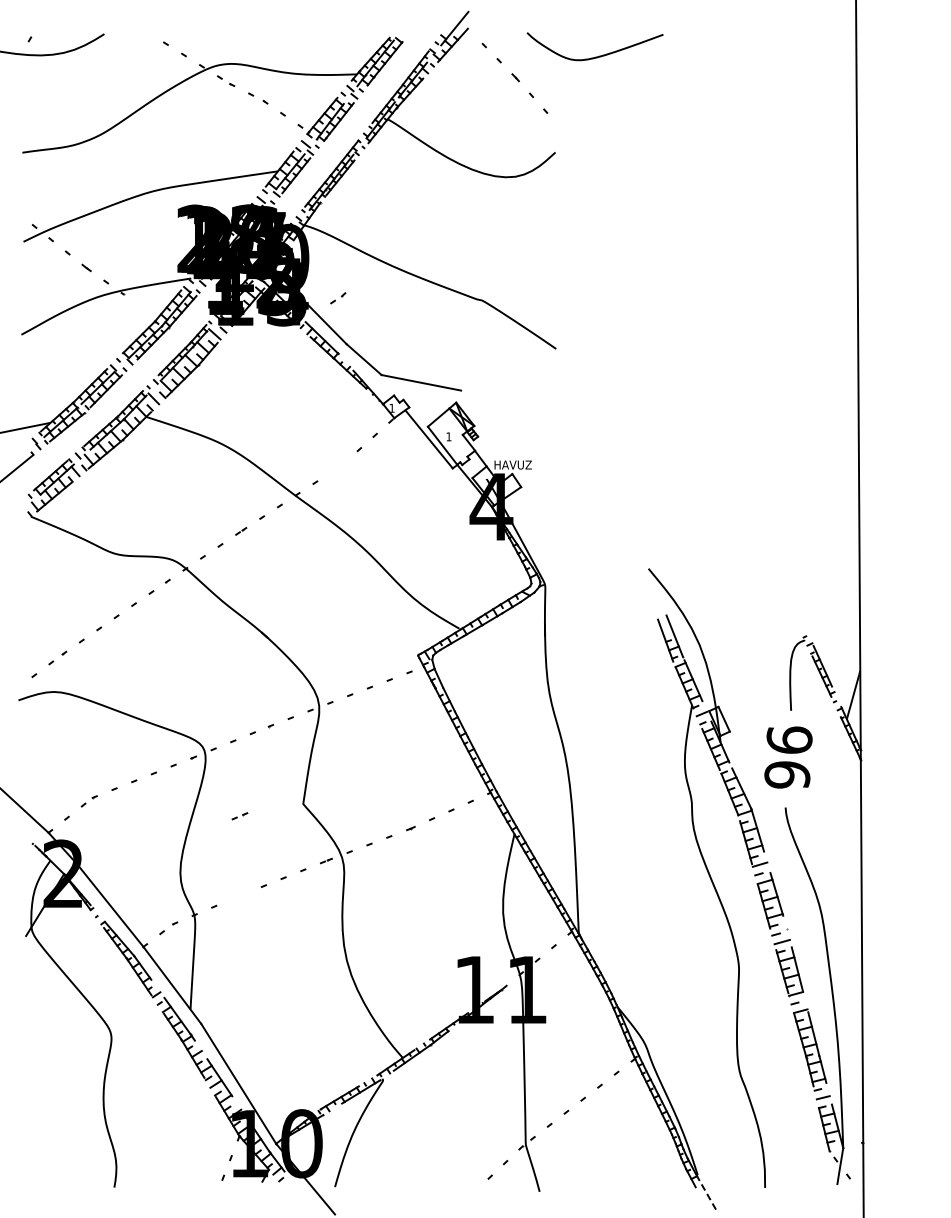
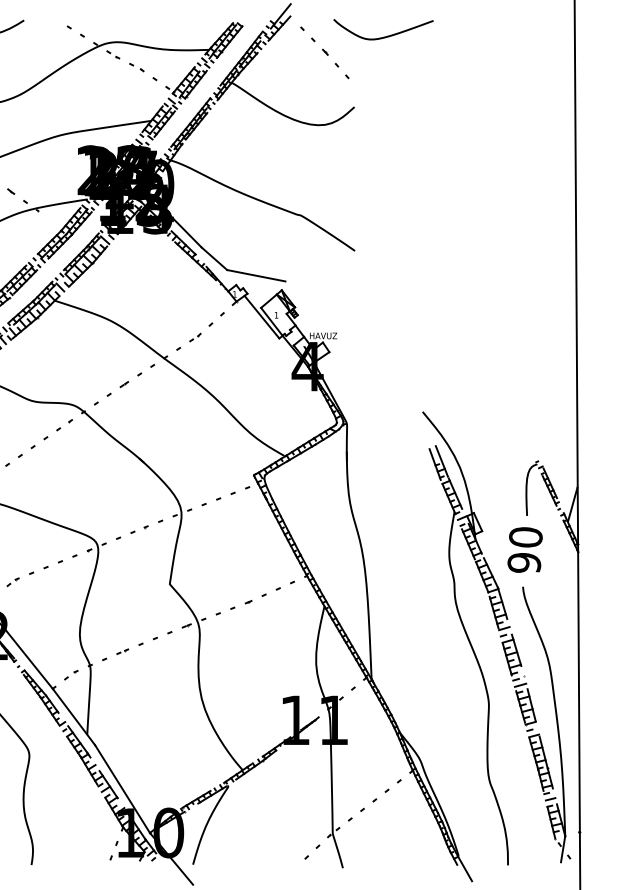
part: (338, 298) -> (195, 337), moved
text: (789, 739) -> (525, 536), 96 -> 90
part: (239, 816) -> (122, 651), moved
line: (706, 1192) -> (465, 868), dashed -> solid

